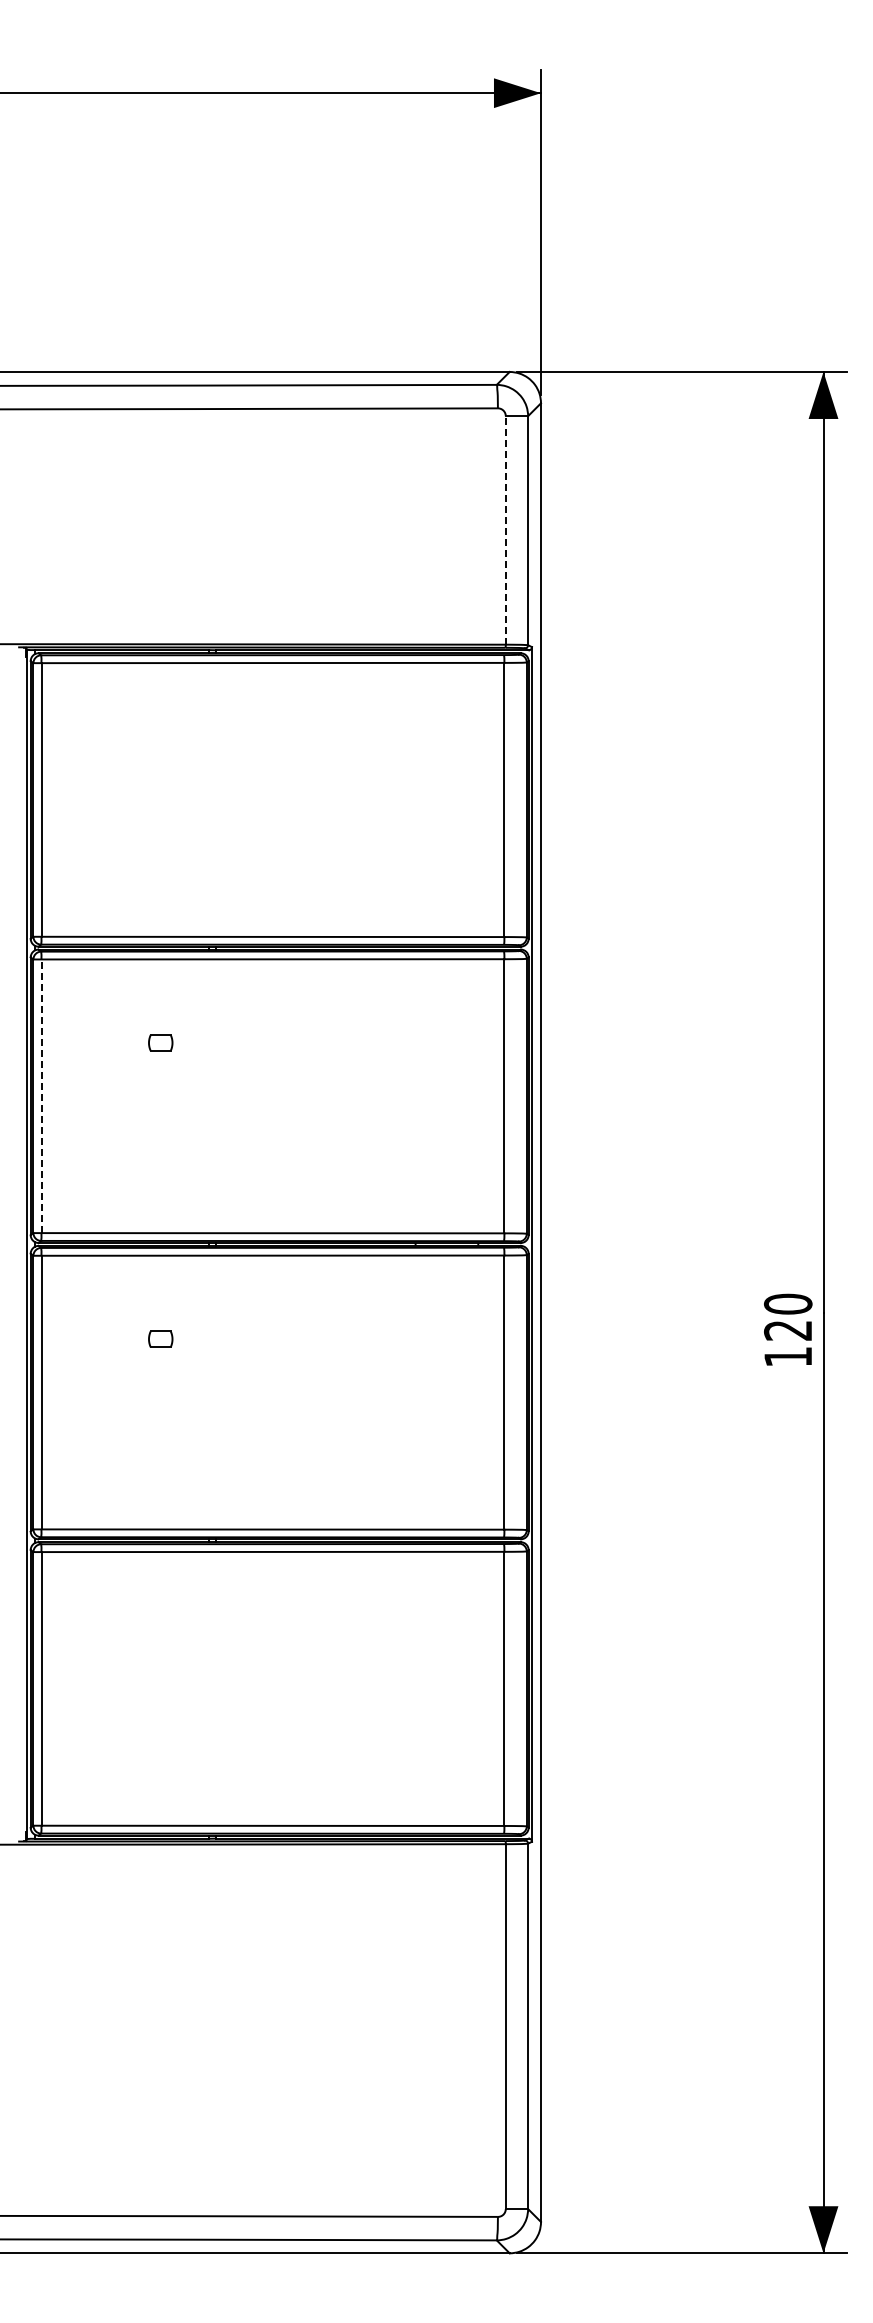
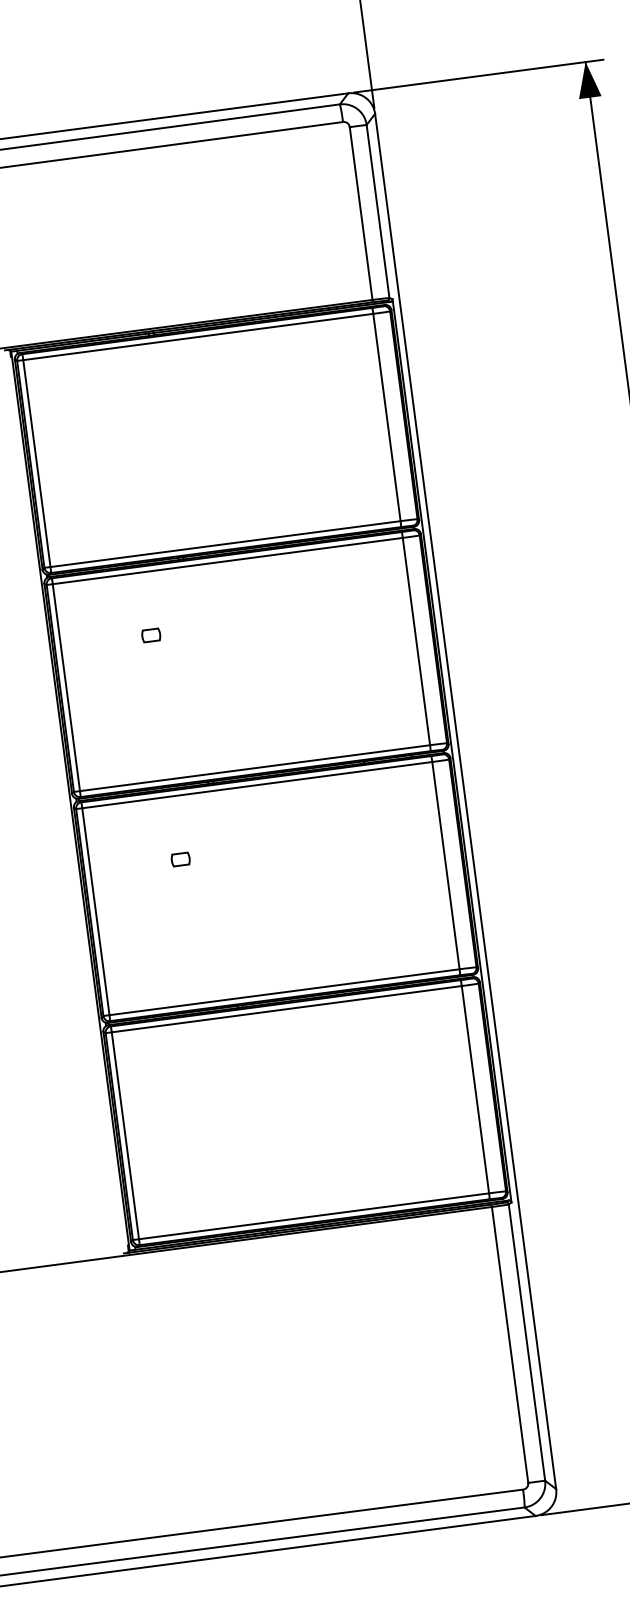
line: (505, 529) -> (360, 212), dashed -> solid
line: (41, 1096) -> (66, 687), dashed -> solid

